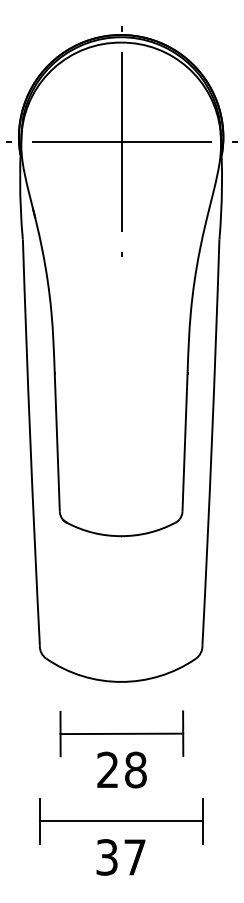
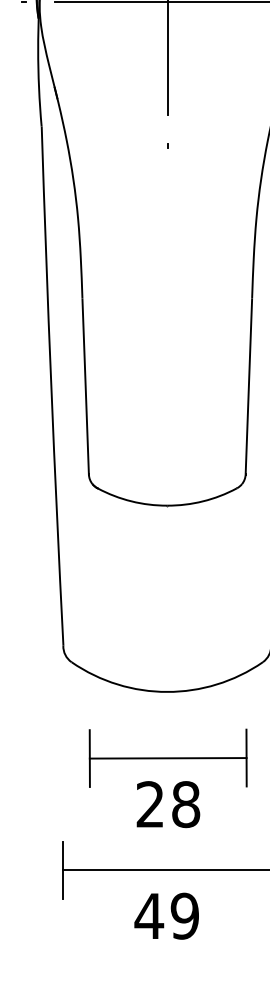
text: (120, 857) -> (166, 916), 37 -> 49

